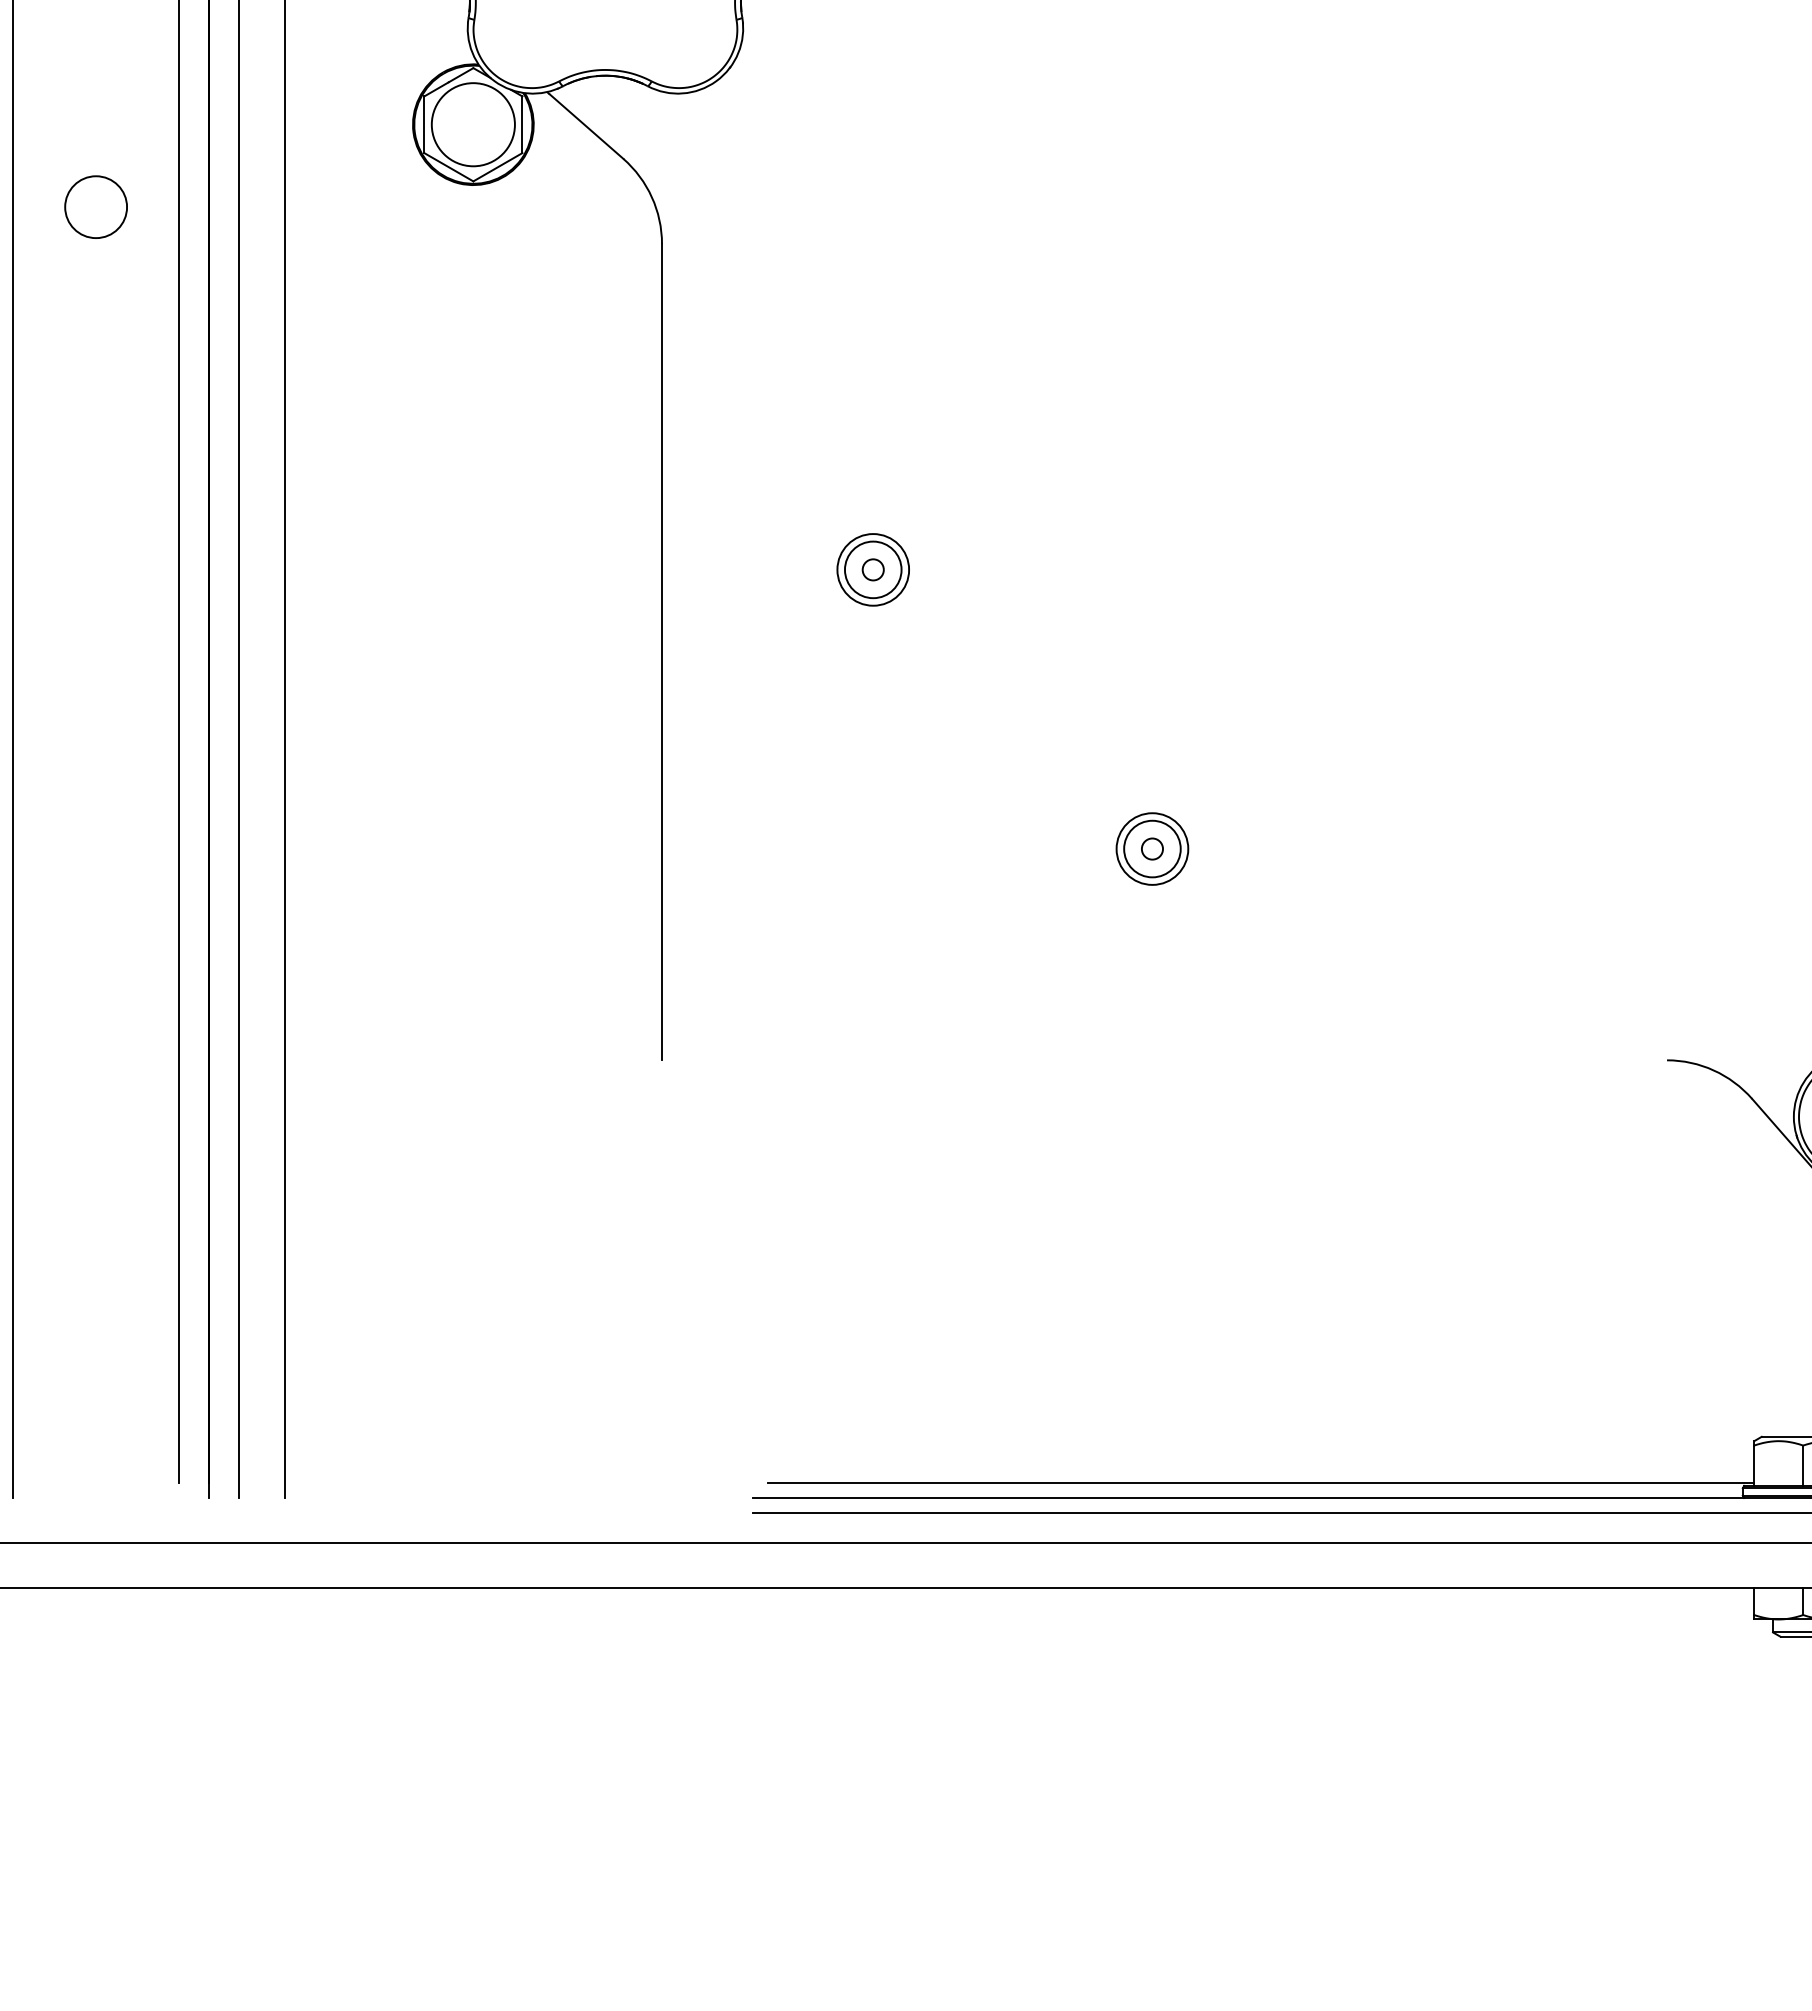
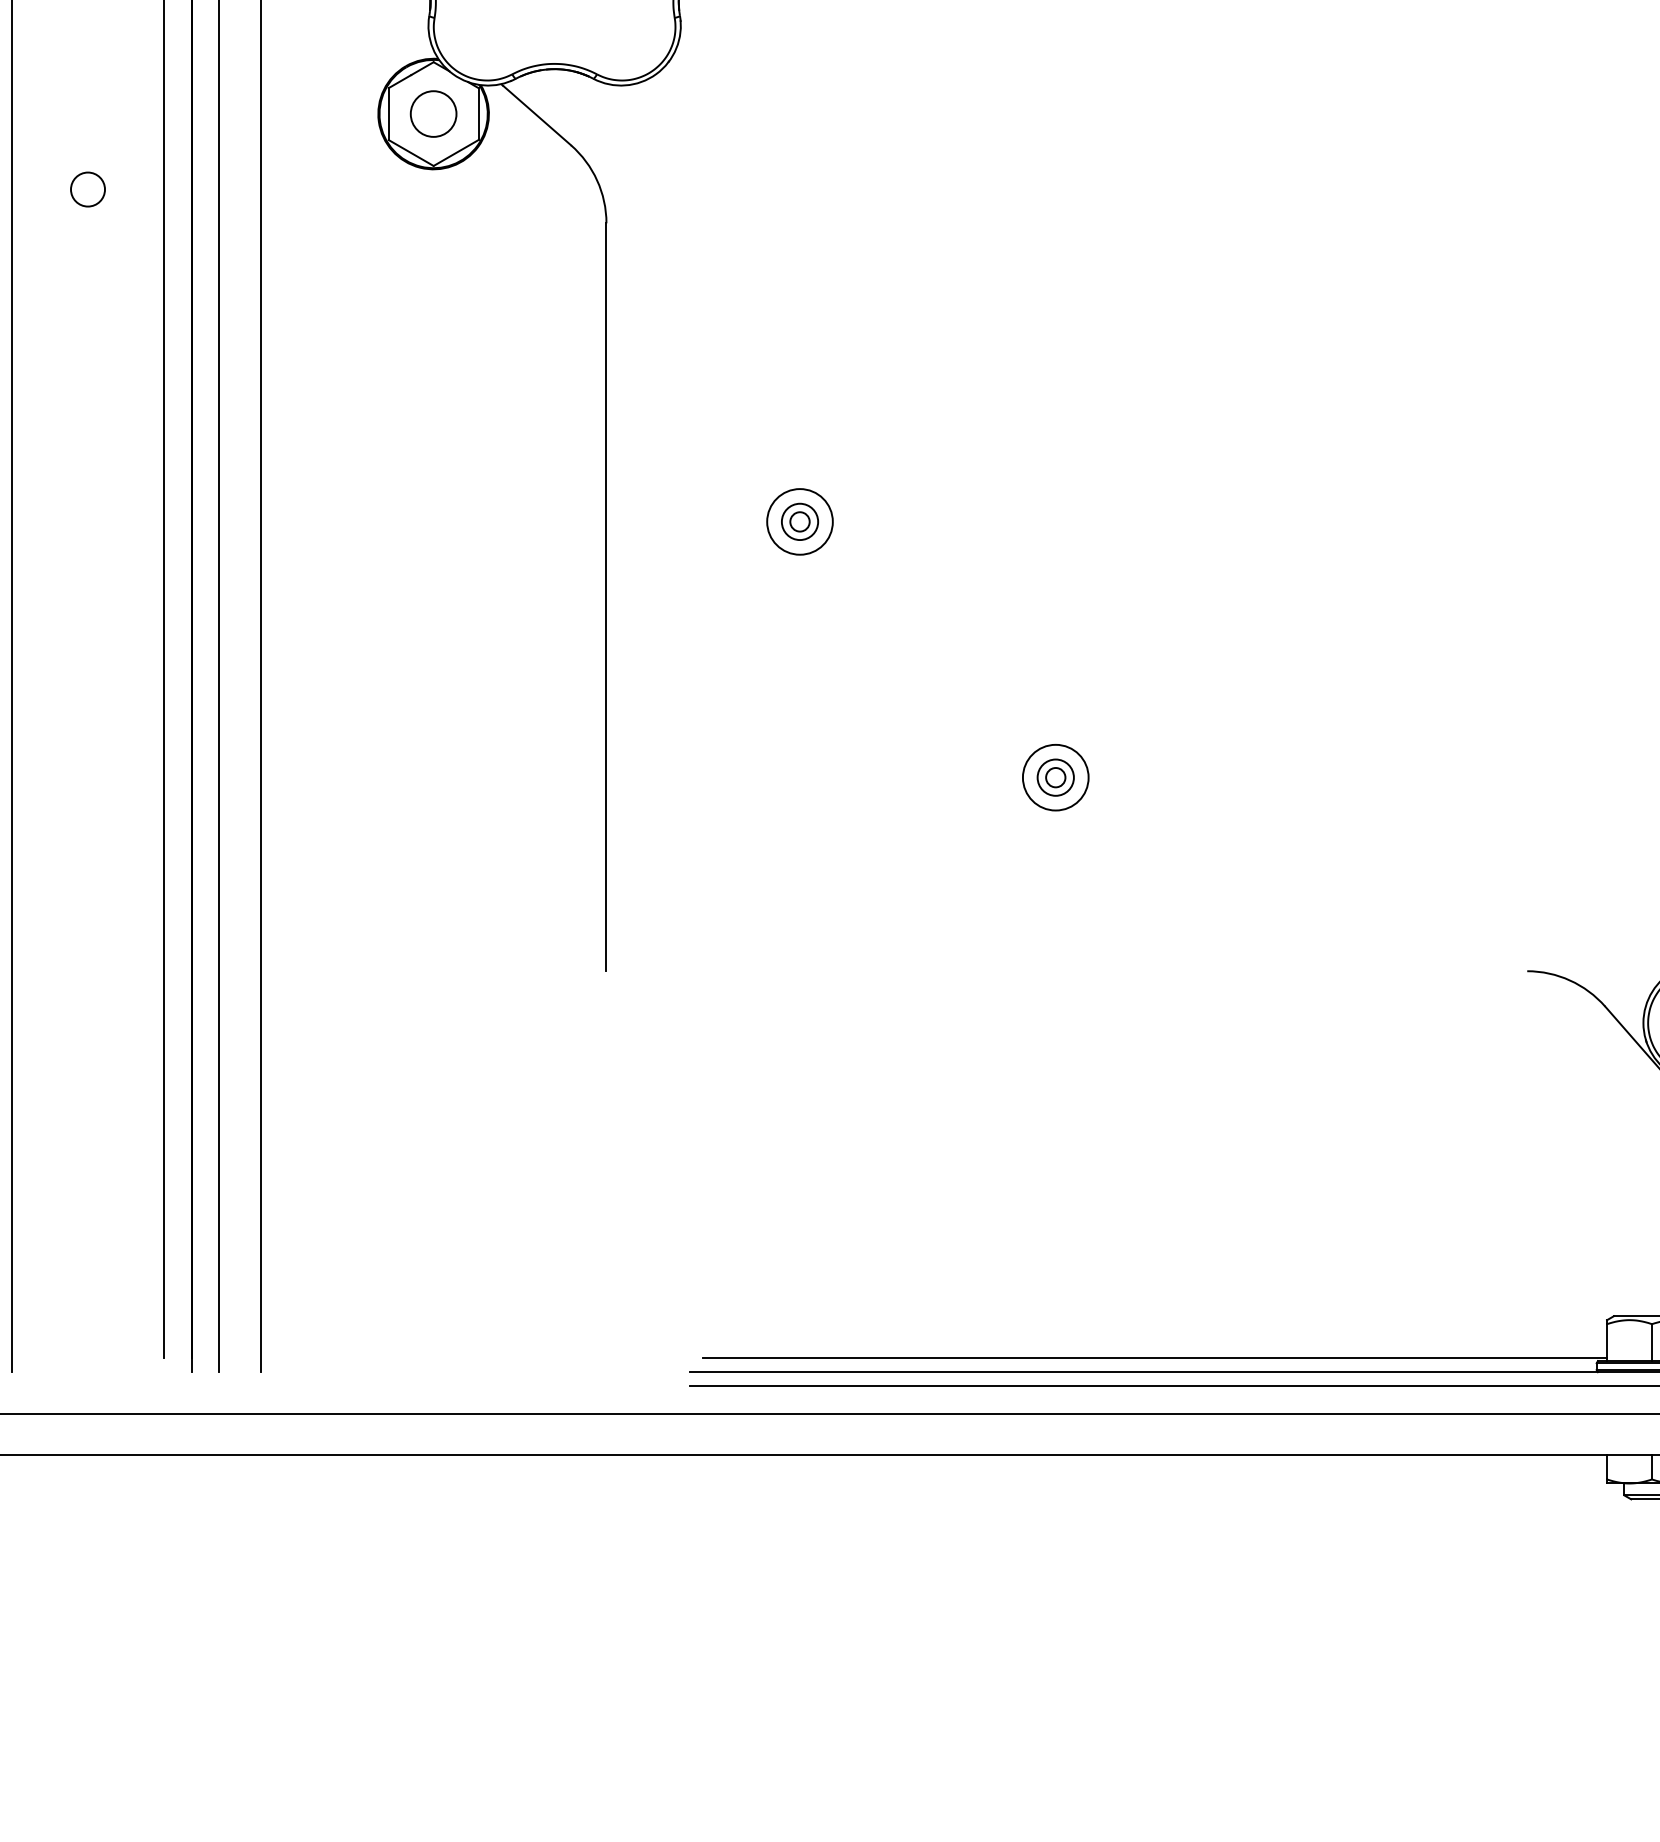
circle: (473, 124) -> (433, 113), size x0.6
circle: (95, 207) -> (87, 189), size x0.6
circle: (872, 569) -> (799, 521), size x0.7
circle: (1152, 848) -> (1055, 777), size x0.7

